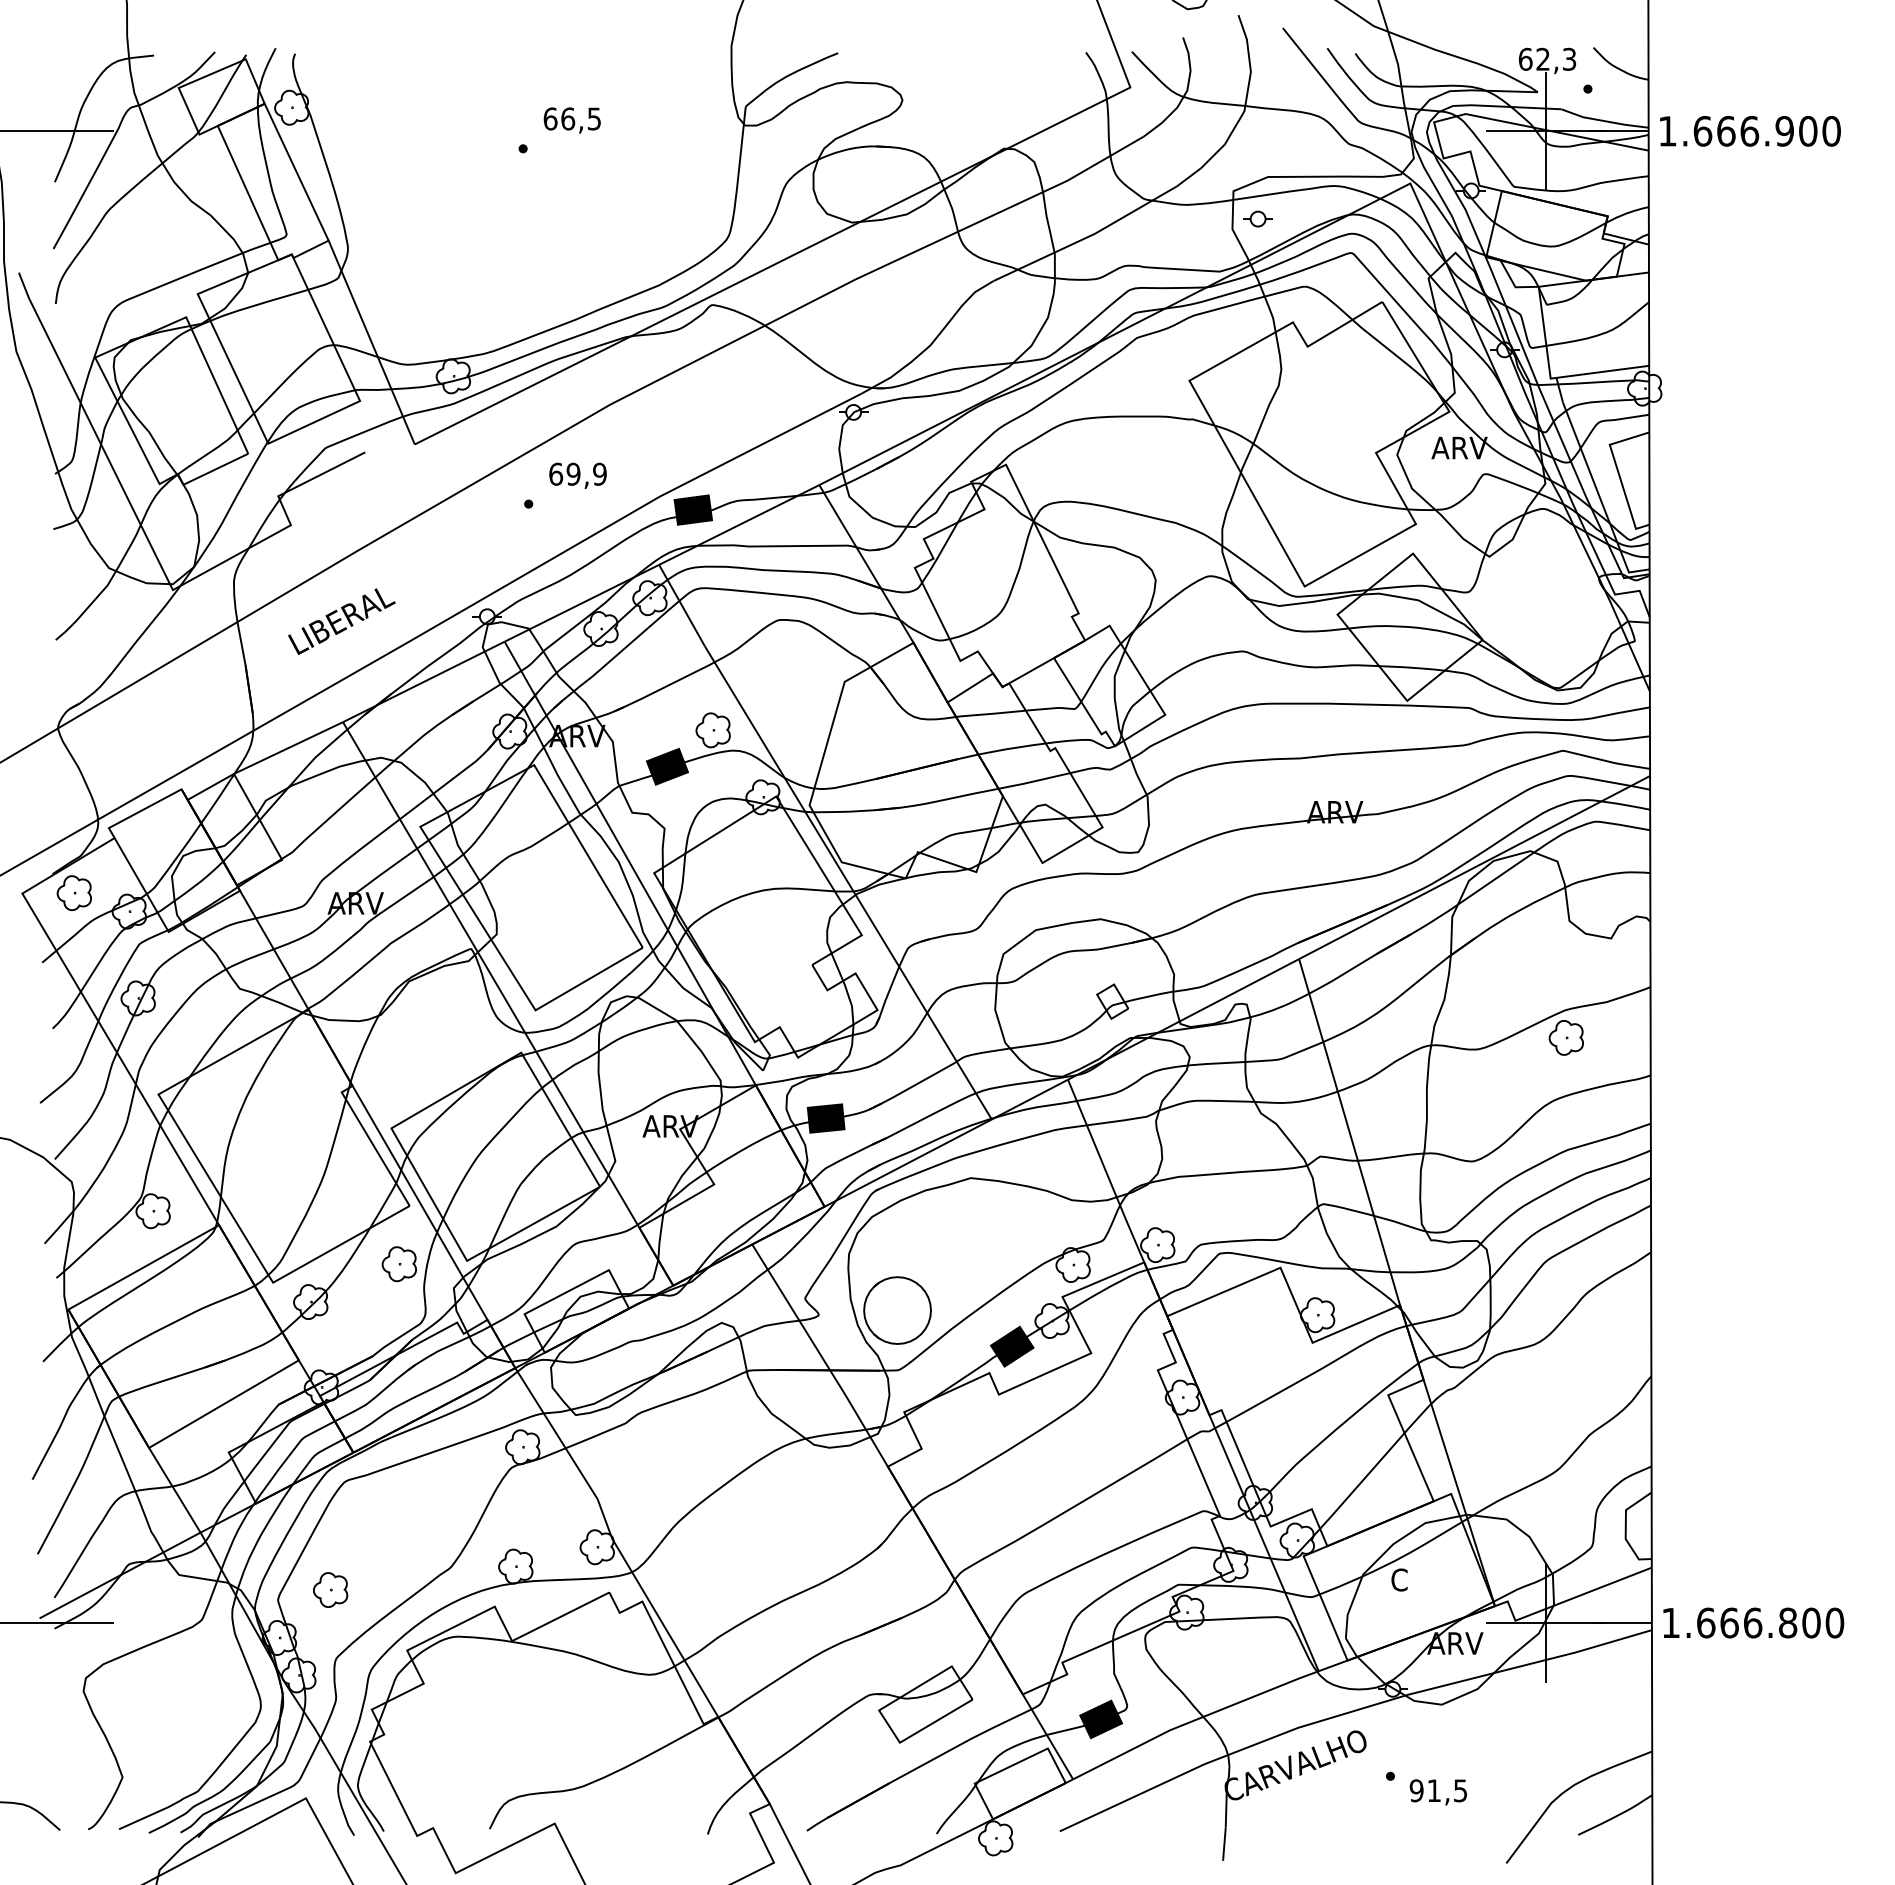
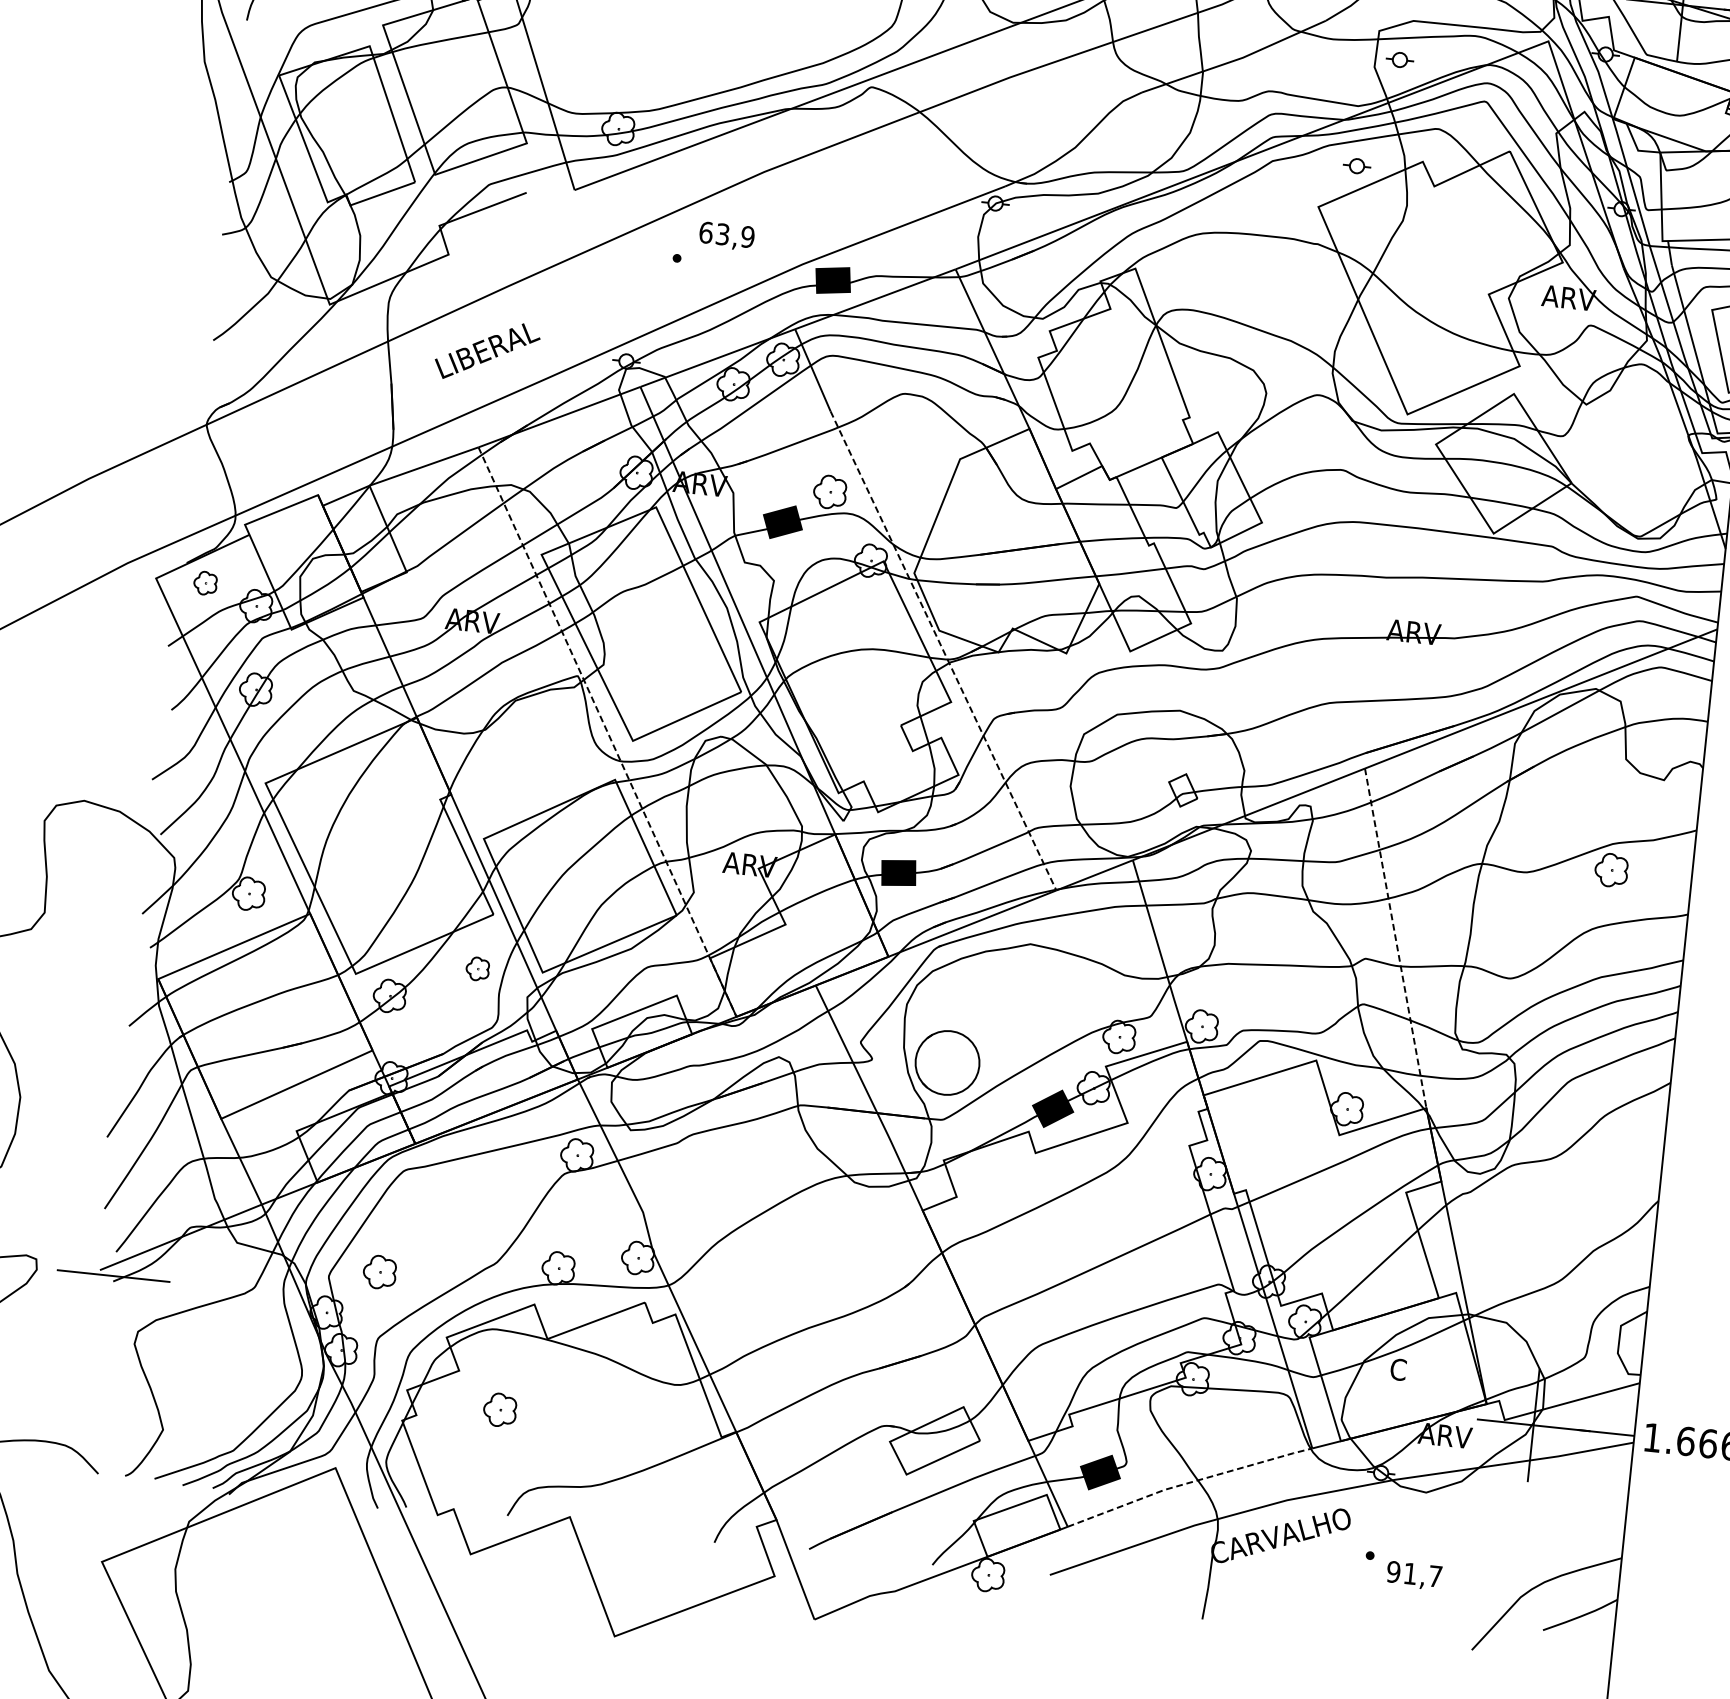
part: (1224, 333) -> (1356, 165), added
text: (573, 473) -> (722, 233), 69,9 -> 63,9
line: (848, 882) -> (943, 650), solid -> dashed
part: (73, 893) -> (204, 583), size x0.7
line: (508, 1004) -> (607, 732), solid -> dashed
line: (1349, 1132) -> (1395, 938), solid -> dashed
part: (398, 1264) -> (477, 969), size x0.7
part: (470, 1719) -> (500, 1409), added
line: (1193, 1720) -> (1188, 1482), solid -> dashed
text: (1460, 1790) -> (1435, 1576), 91,5 -> 91,7

